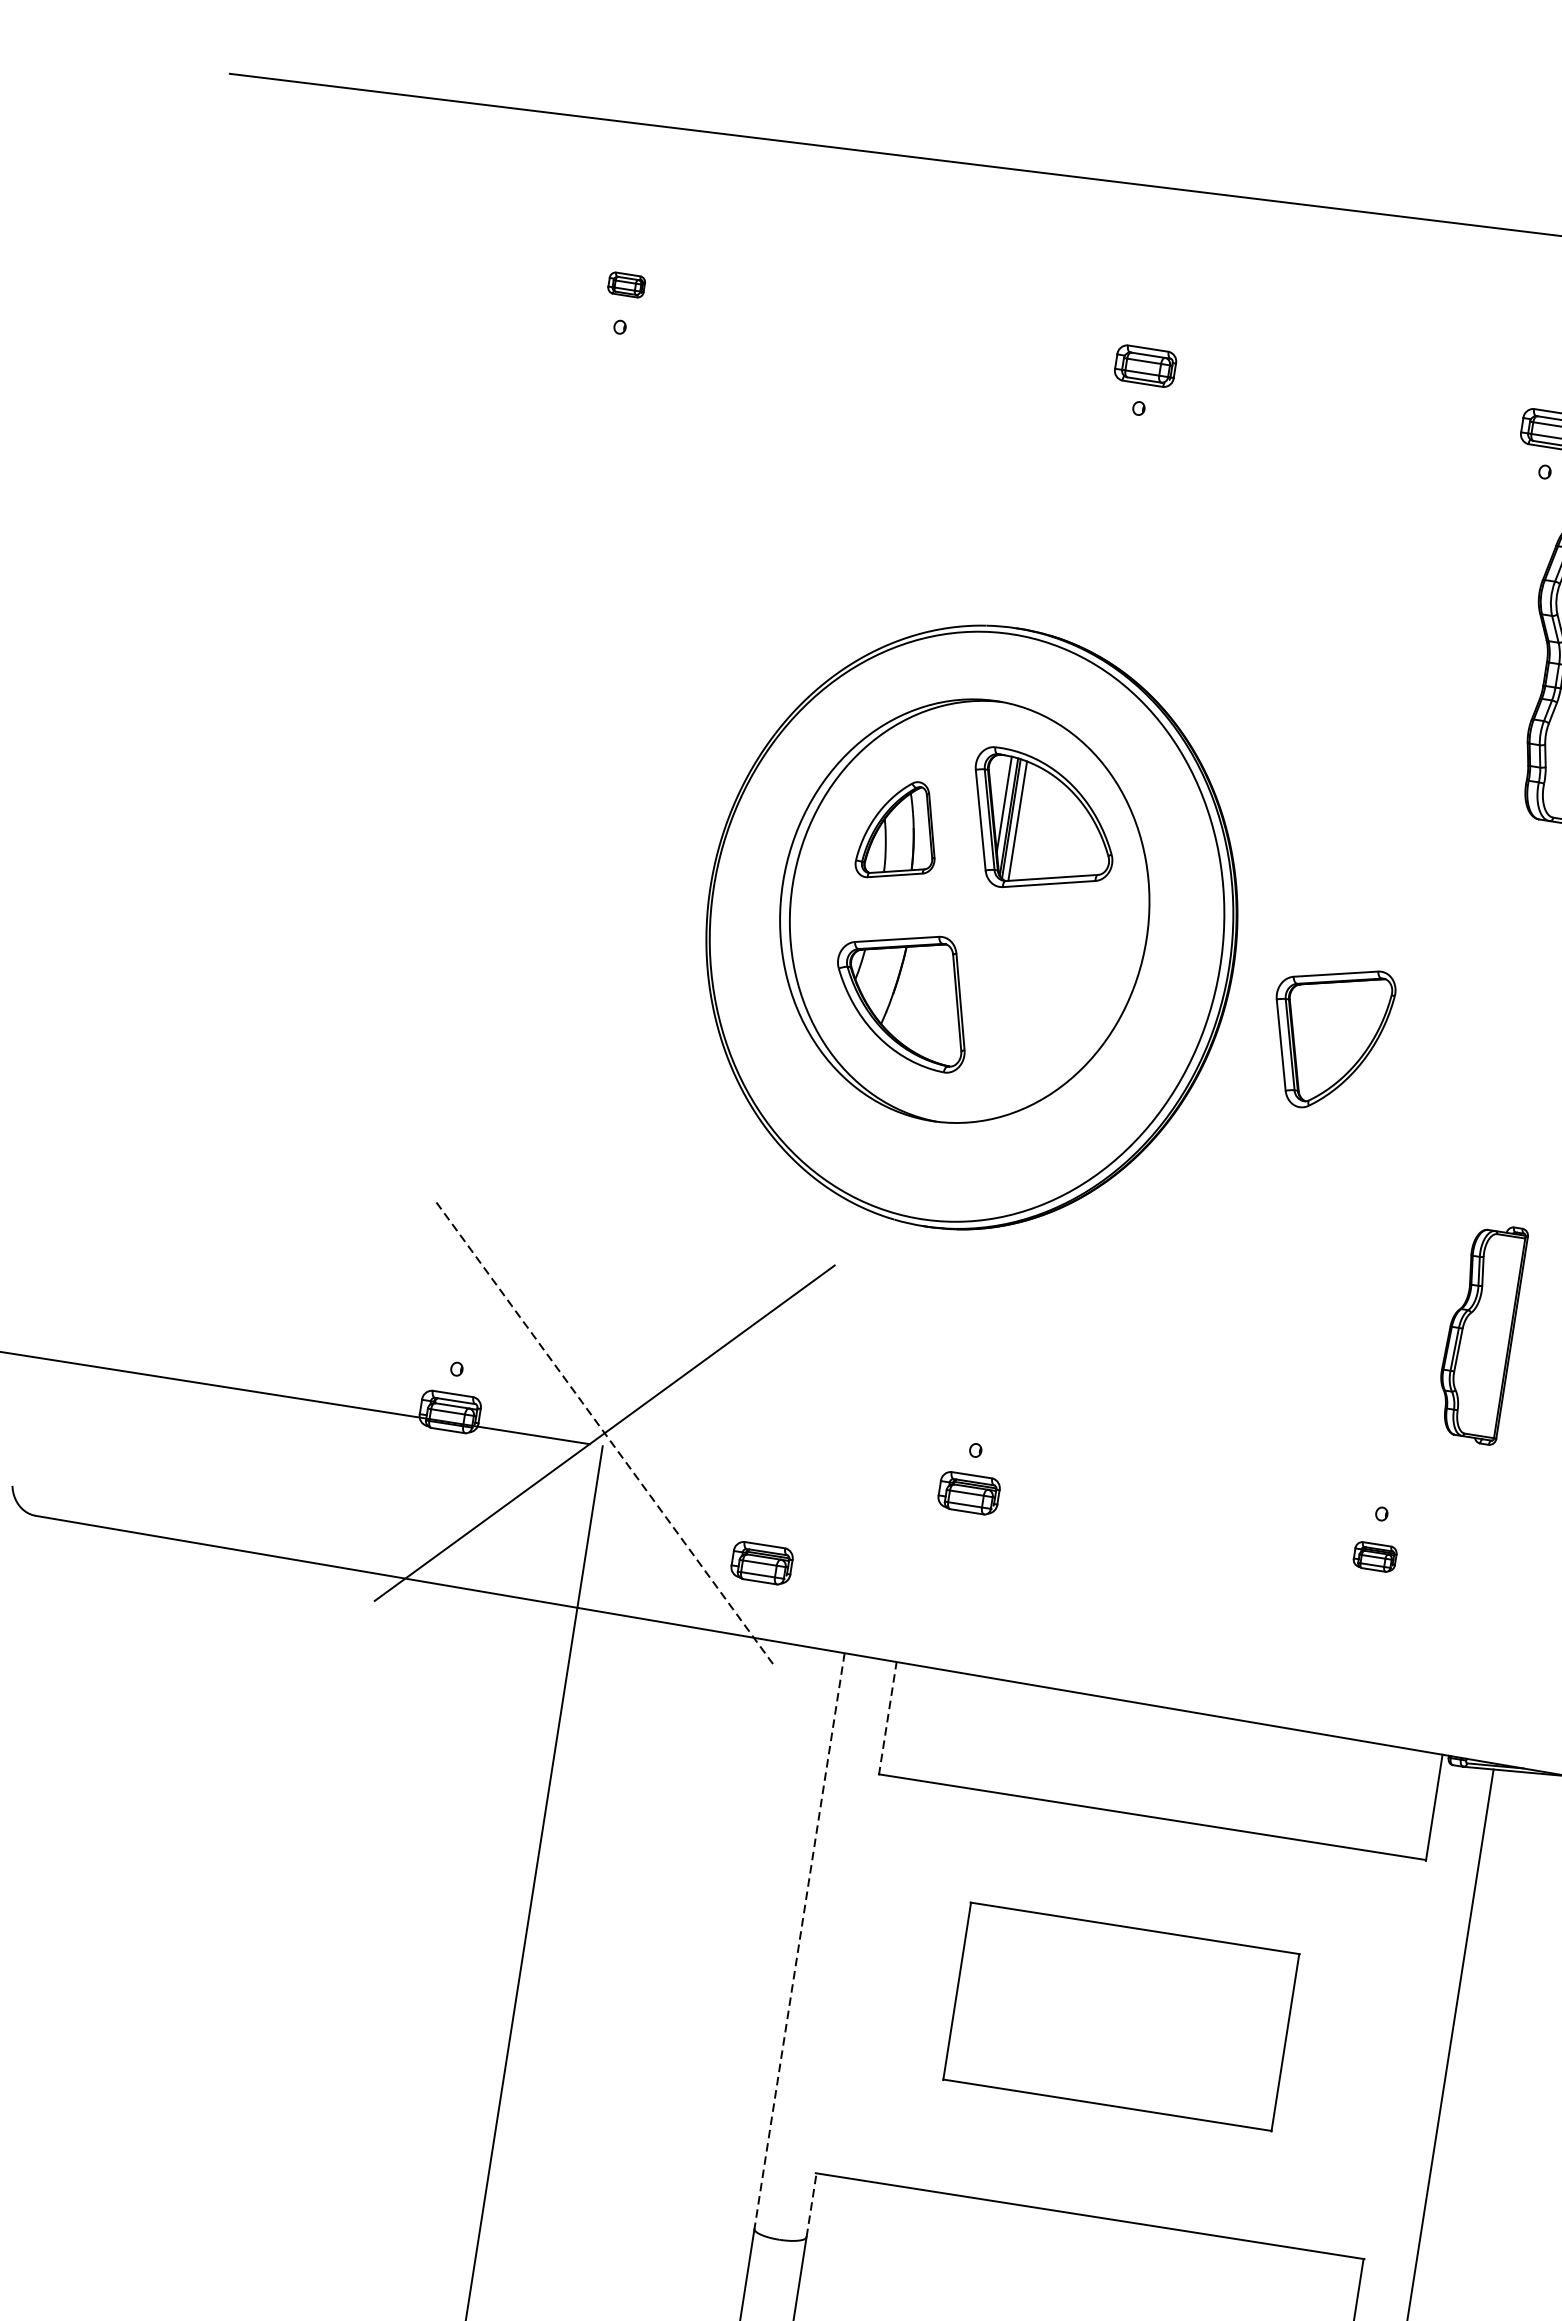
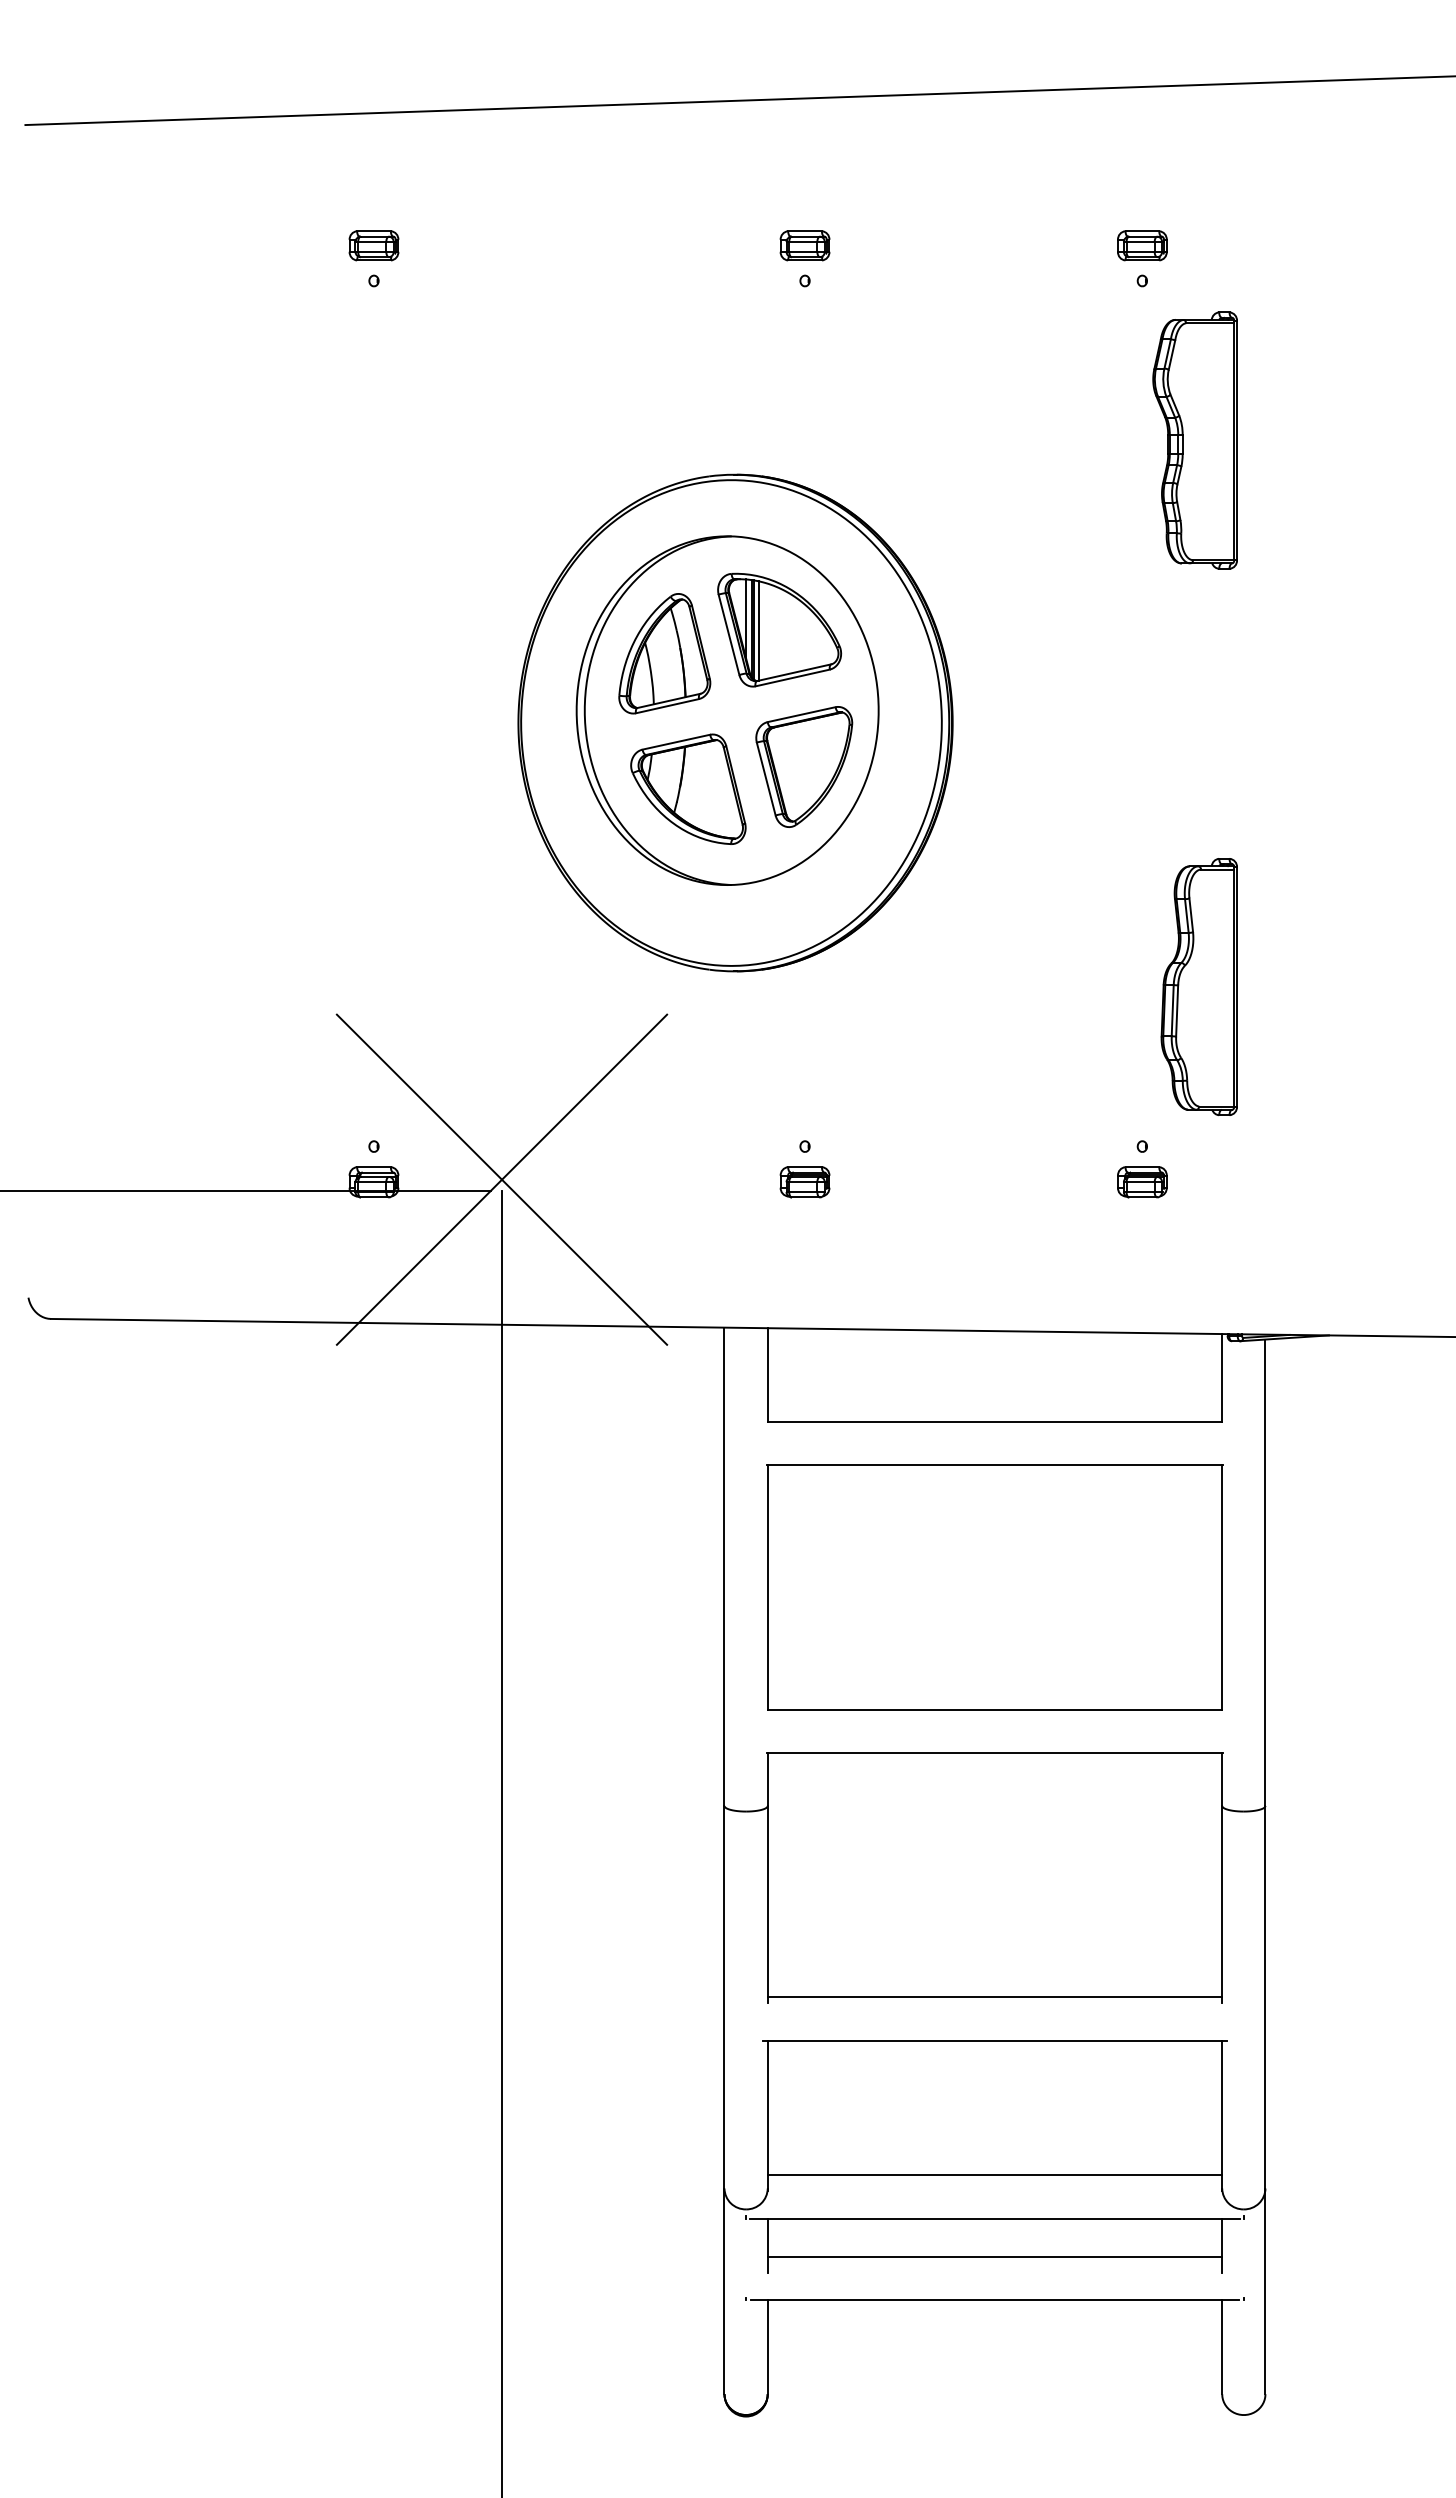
part: (626, 284) -> (373, 245), size x1.67
part: (899, 830) -> (664, 653), size x1.43
part: (1329, 1037) -> (804, 766), moved
part: (1479, 1333) -> (1198, 987), size x1.43
line: (605, 1434) -> (502, 1180), dashed -> solid
part: (1375, 1557) -> (1142, 1182), size x1.43
part: (761, 1563) -> (645, 1265), removed
line: (887, 1717) -> (767, 1374), dashed -> solid
line: (799, 1941) -> (724, 1567), dashed -> solid
part: (1120, 2016) -> (994, 1587), size x1.67
line: (811, 2204) -> (767, 1778), dashed -> solid

